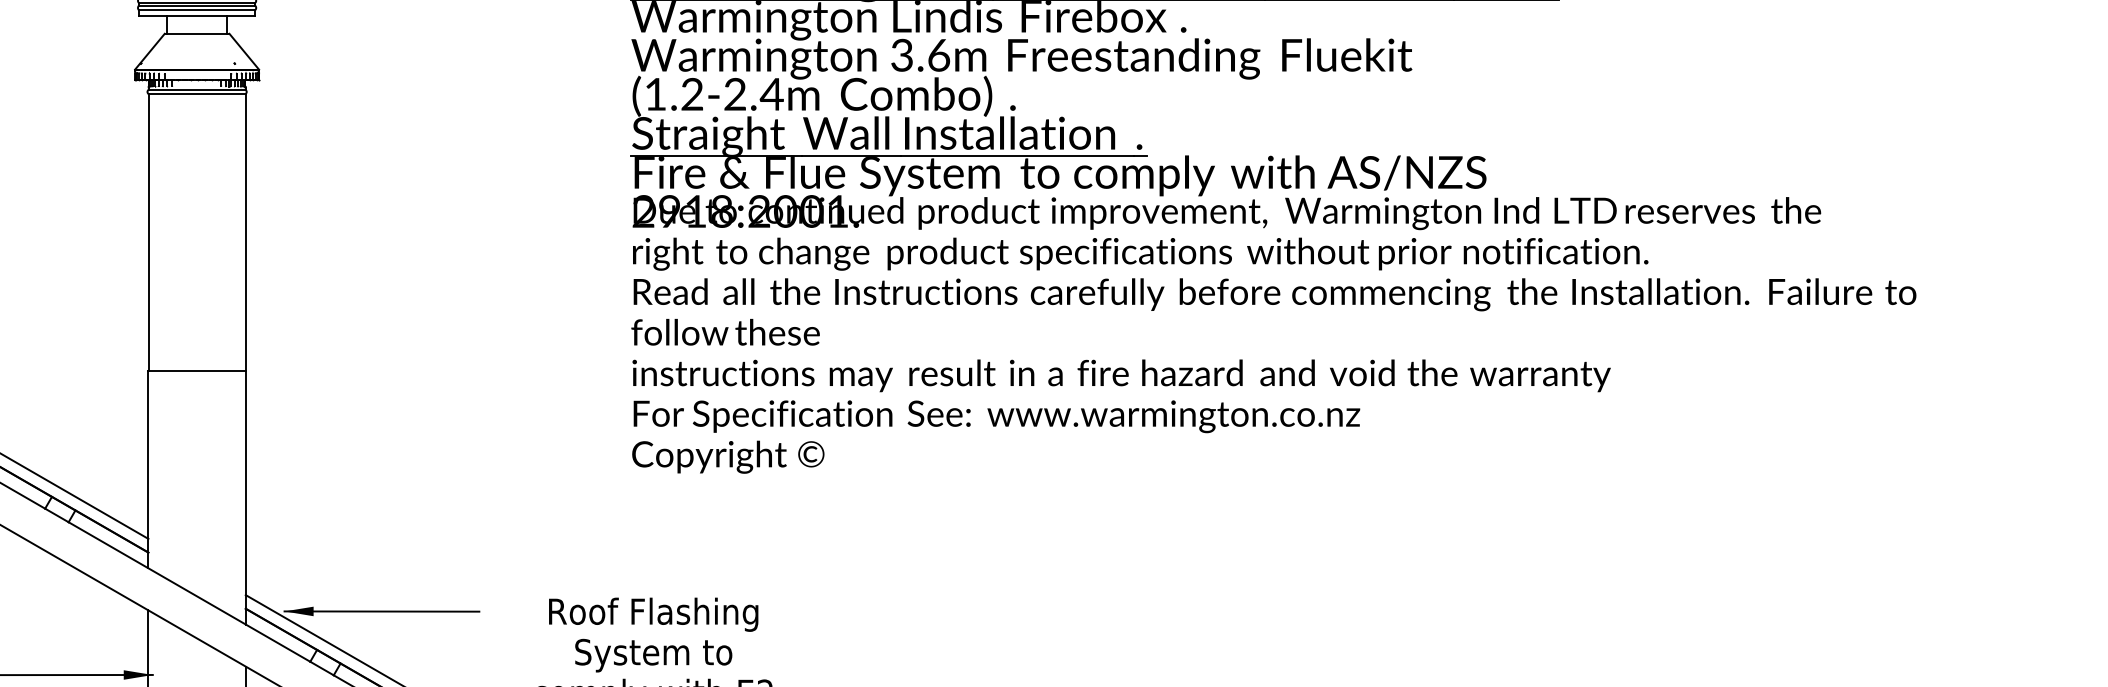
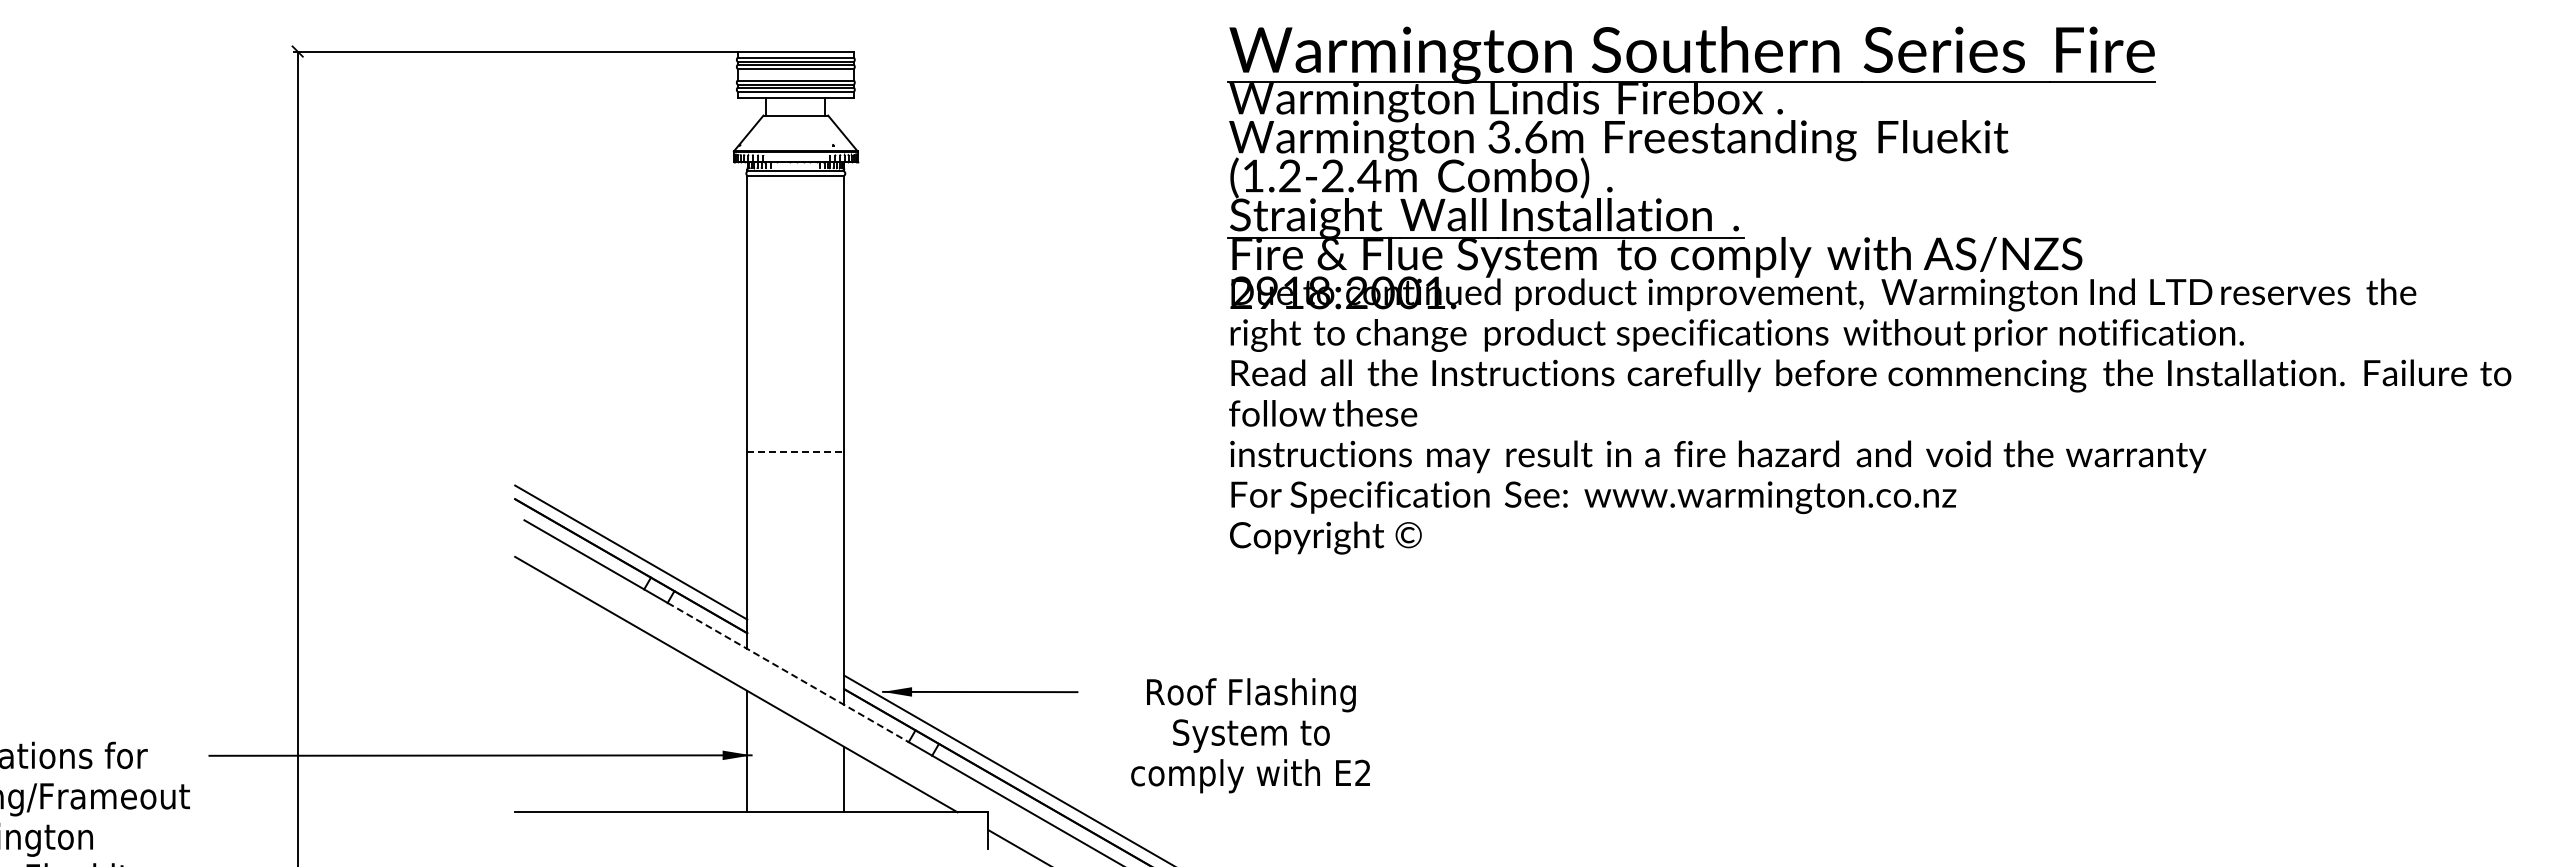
line: (196, 371) -> (795, 452), solid -> dashed
line: (189, 591) -> (788, 672), solid -> dashed

